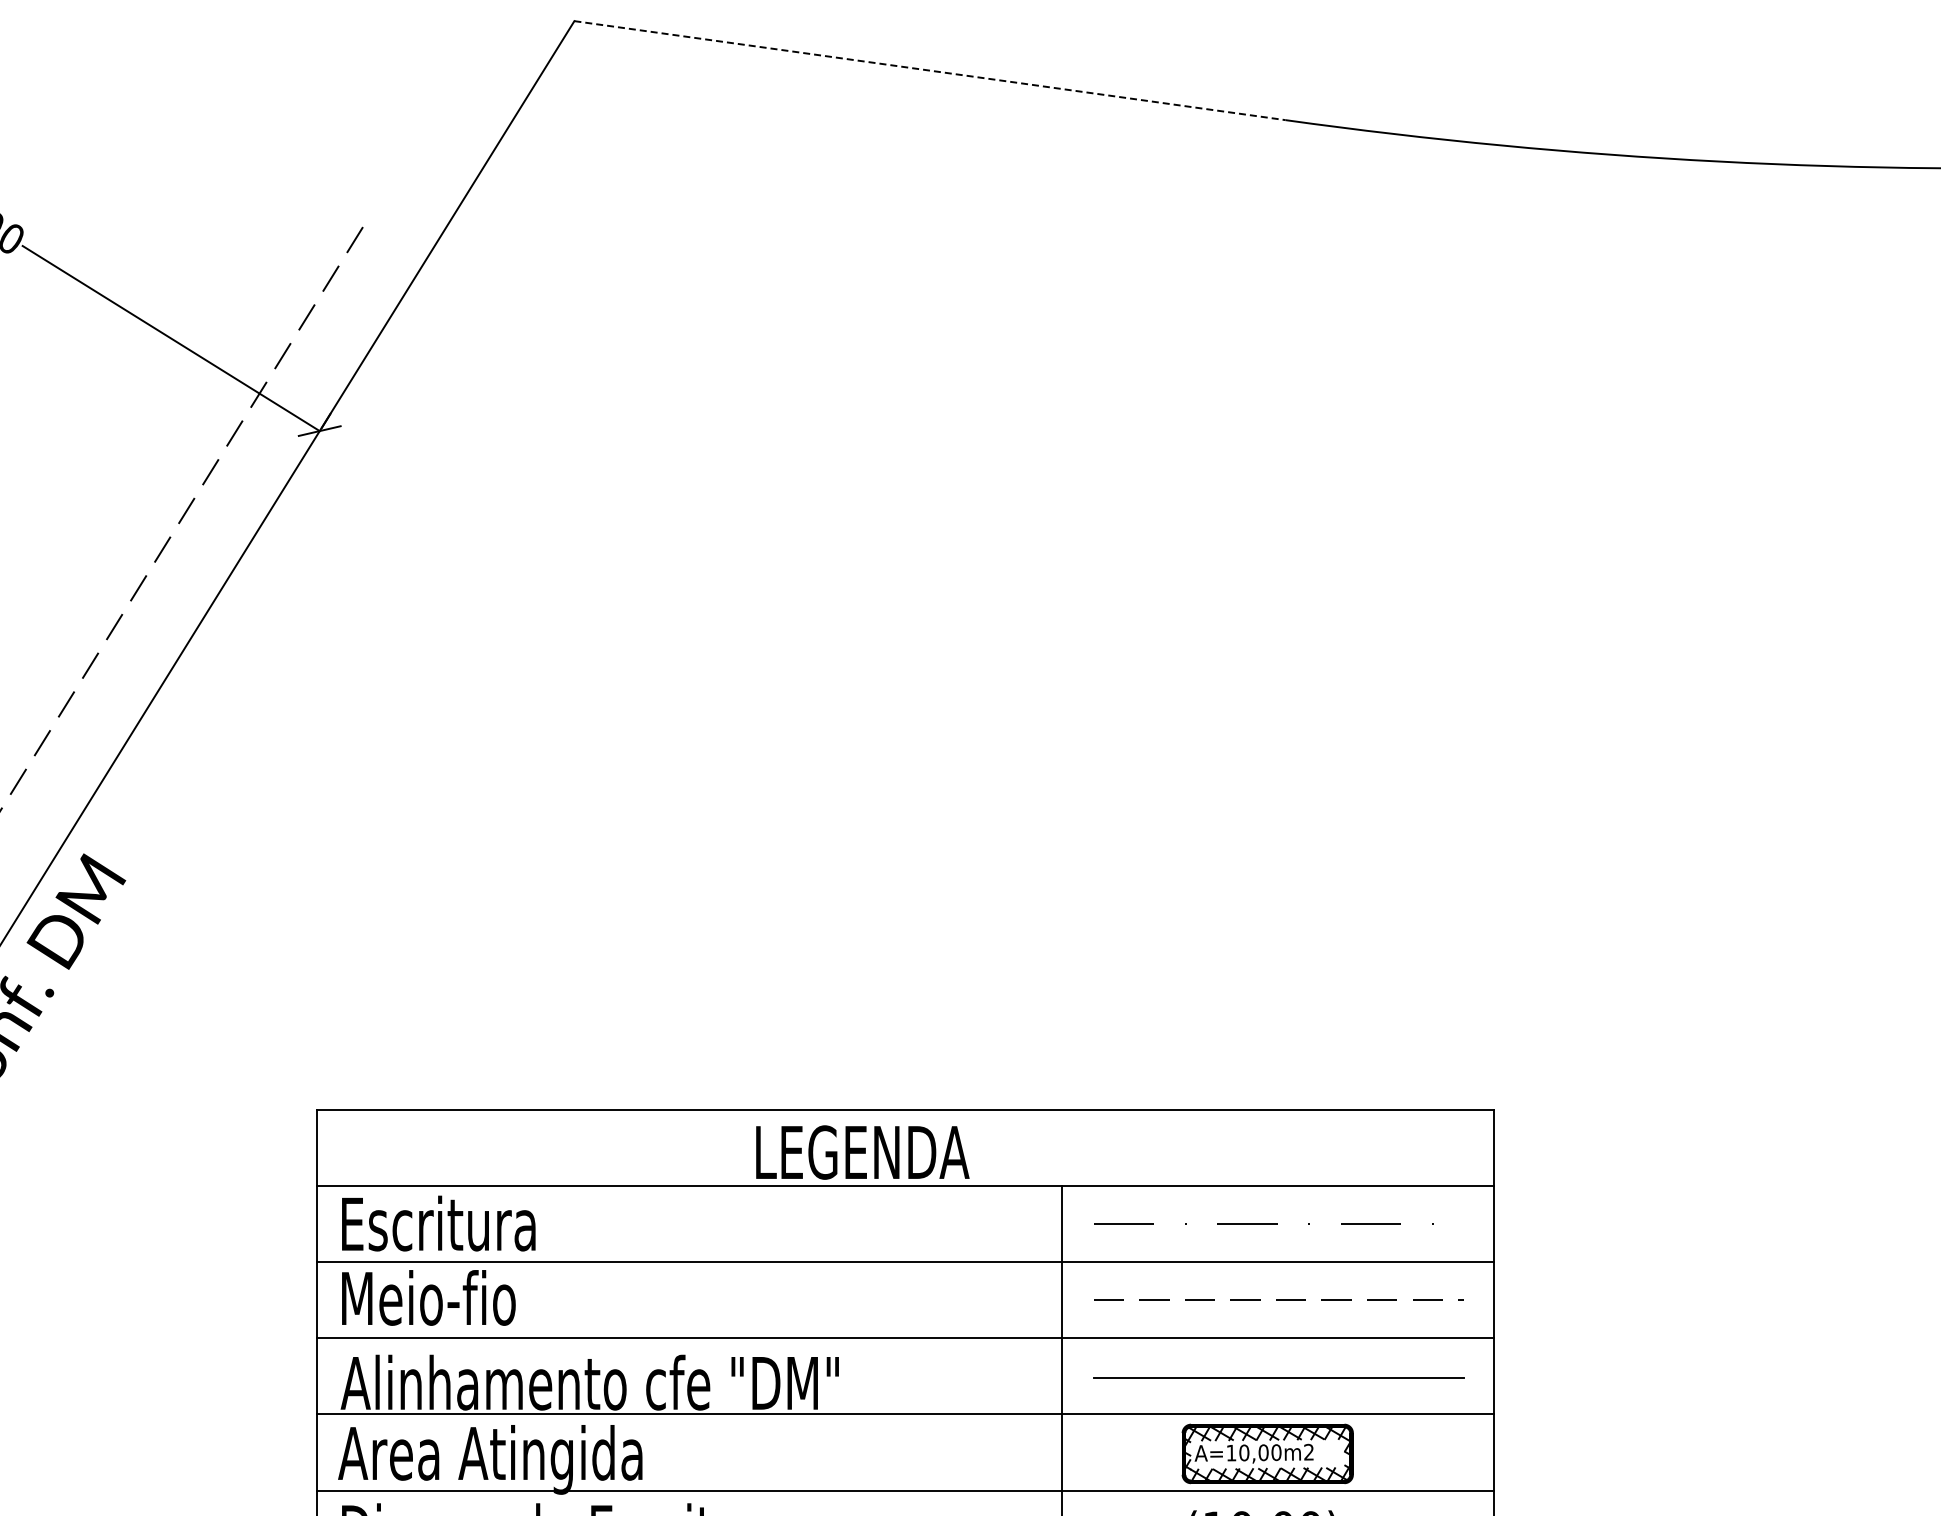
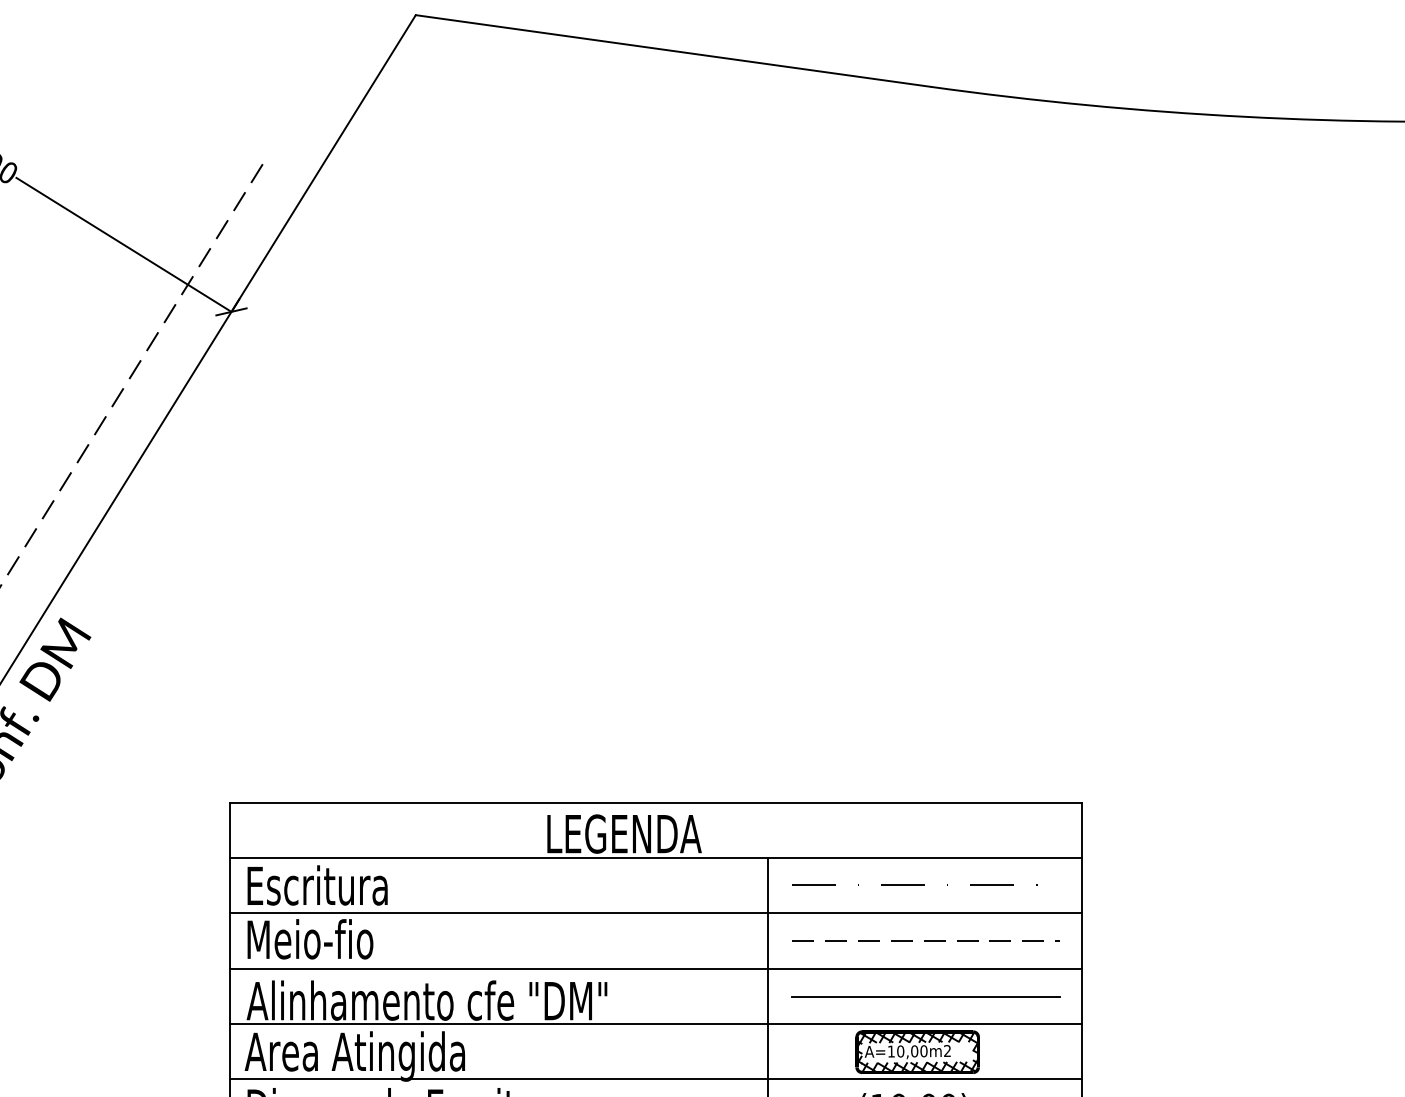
line: (930, 70) -> (673, 50), dashed -> solid

